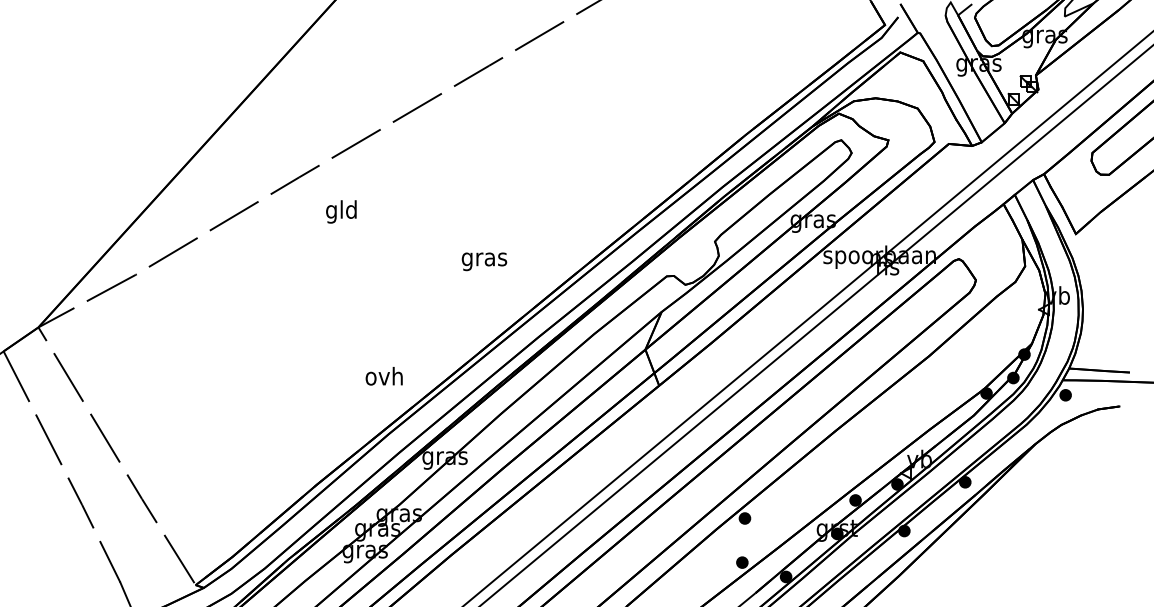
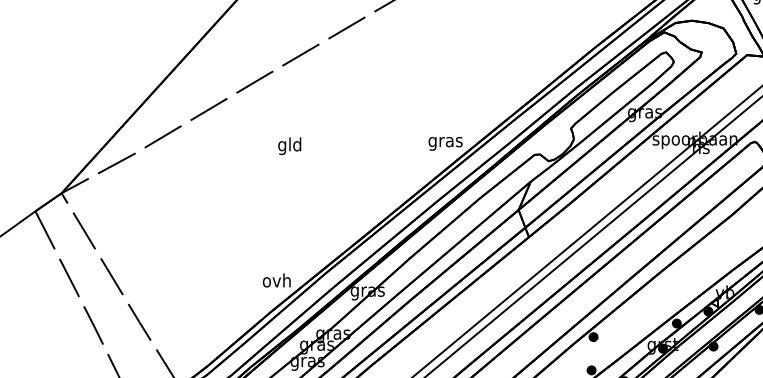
text: (341, 211) -> (289, 145), moved
text: (484, 261) -> (445, 143), moved
text: (383, 376) -> (276, 280), moved

